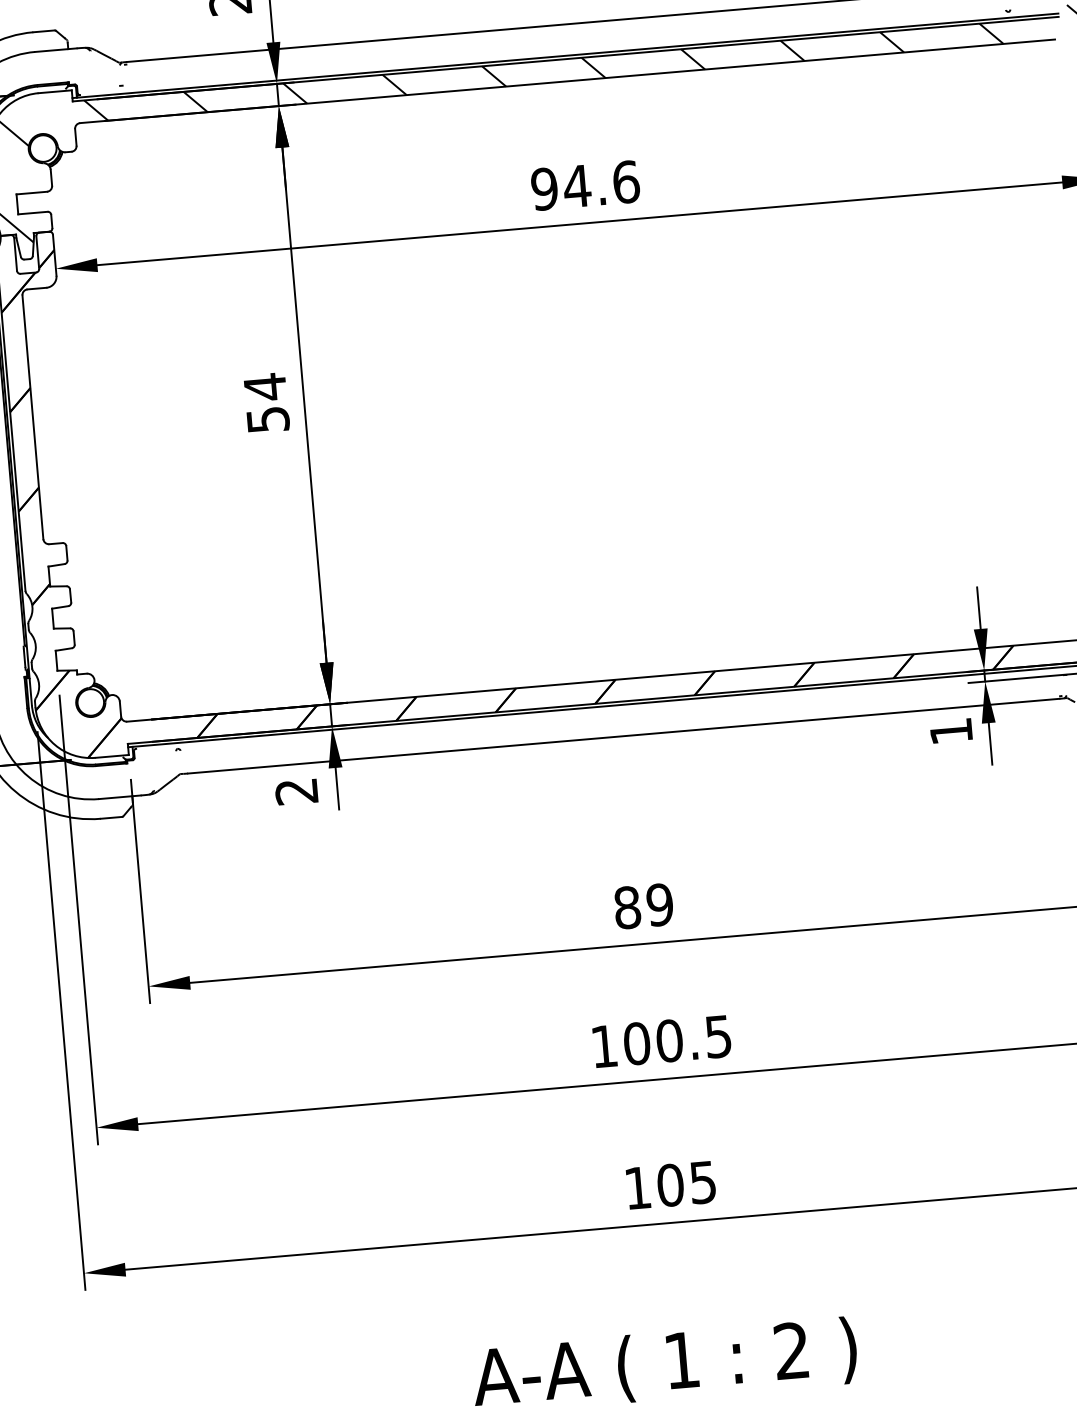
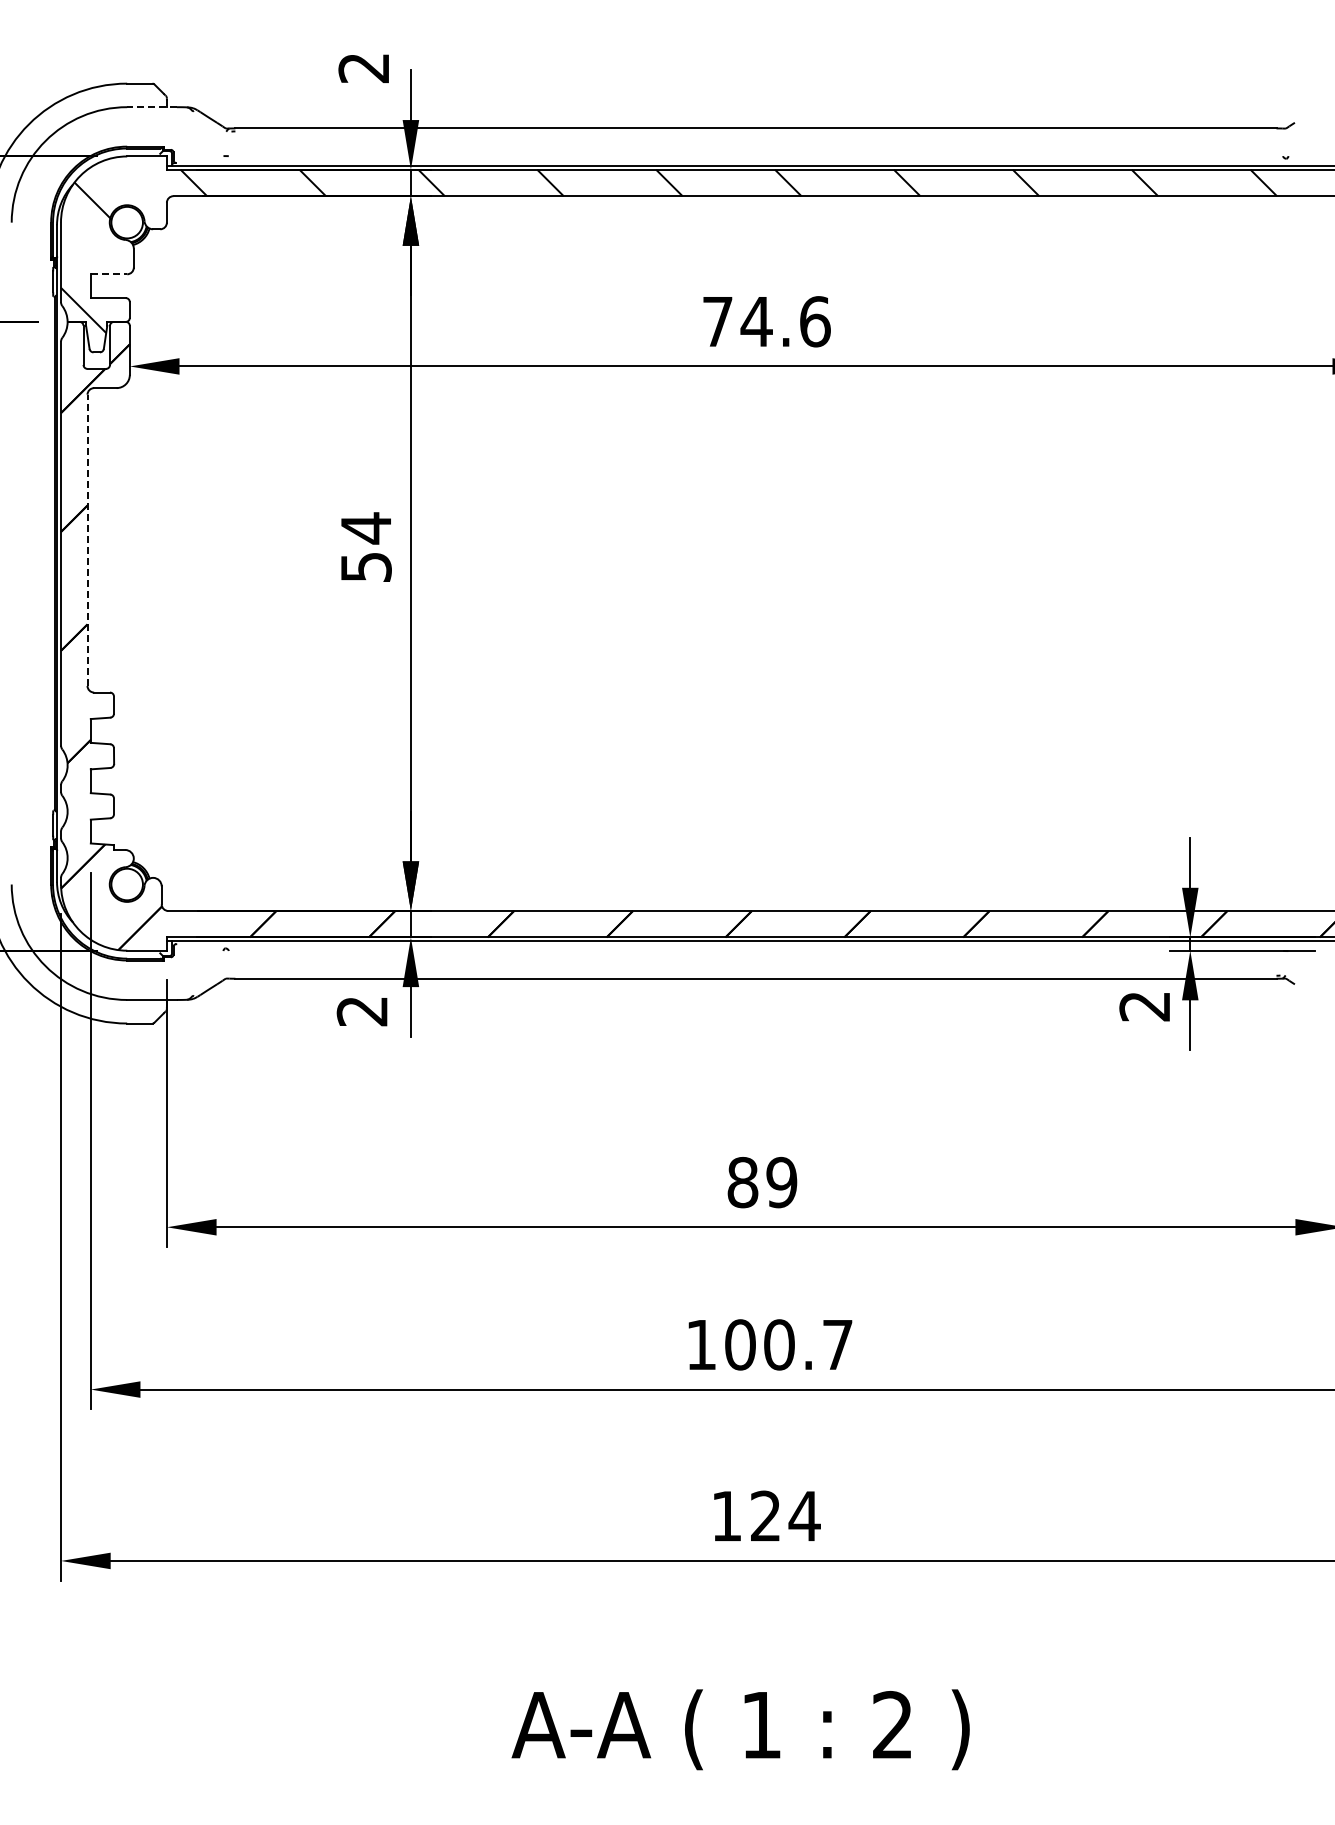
line: (56, 50) -> (152, 107), solid -> dashed
text: (544, 188) -> (717, 321), 94.6 -> 74.6
line: (32, 193) -> (109, 274), solid -> dashed
line: (32, 417) -> (87, 540), solid -> dashed
text: (950, 731) -> (1144, 1006), 1 -> 2
text: (718, 1037) -> (837, 1345), 100.5 -> 100.7
text: (686, 1183) -> (785, 1515), 105 -> 124

